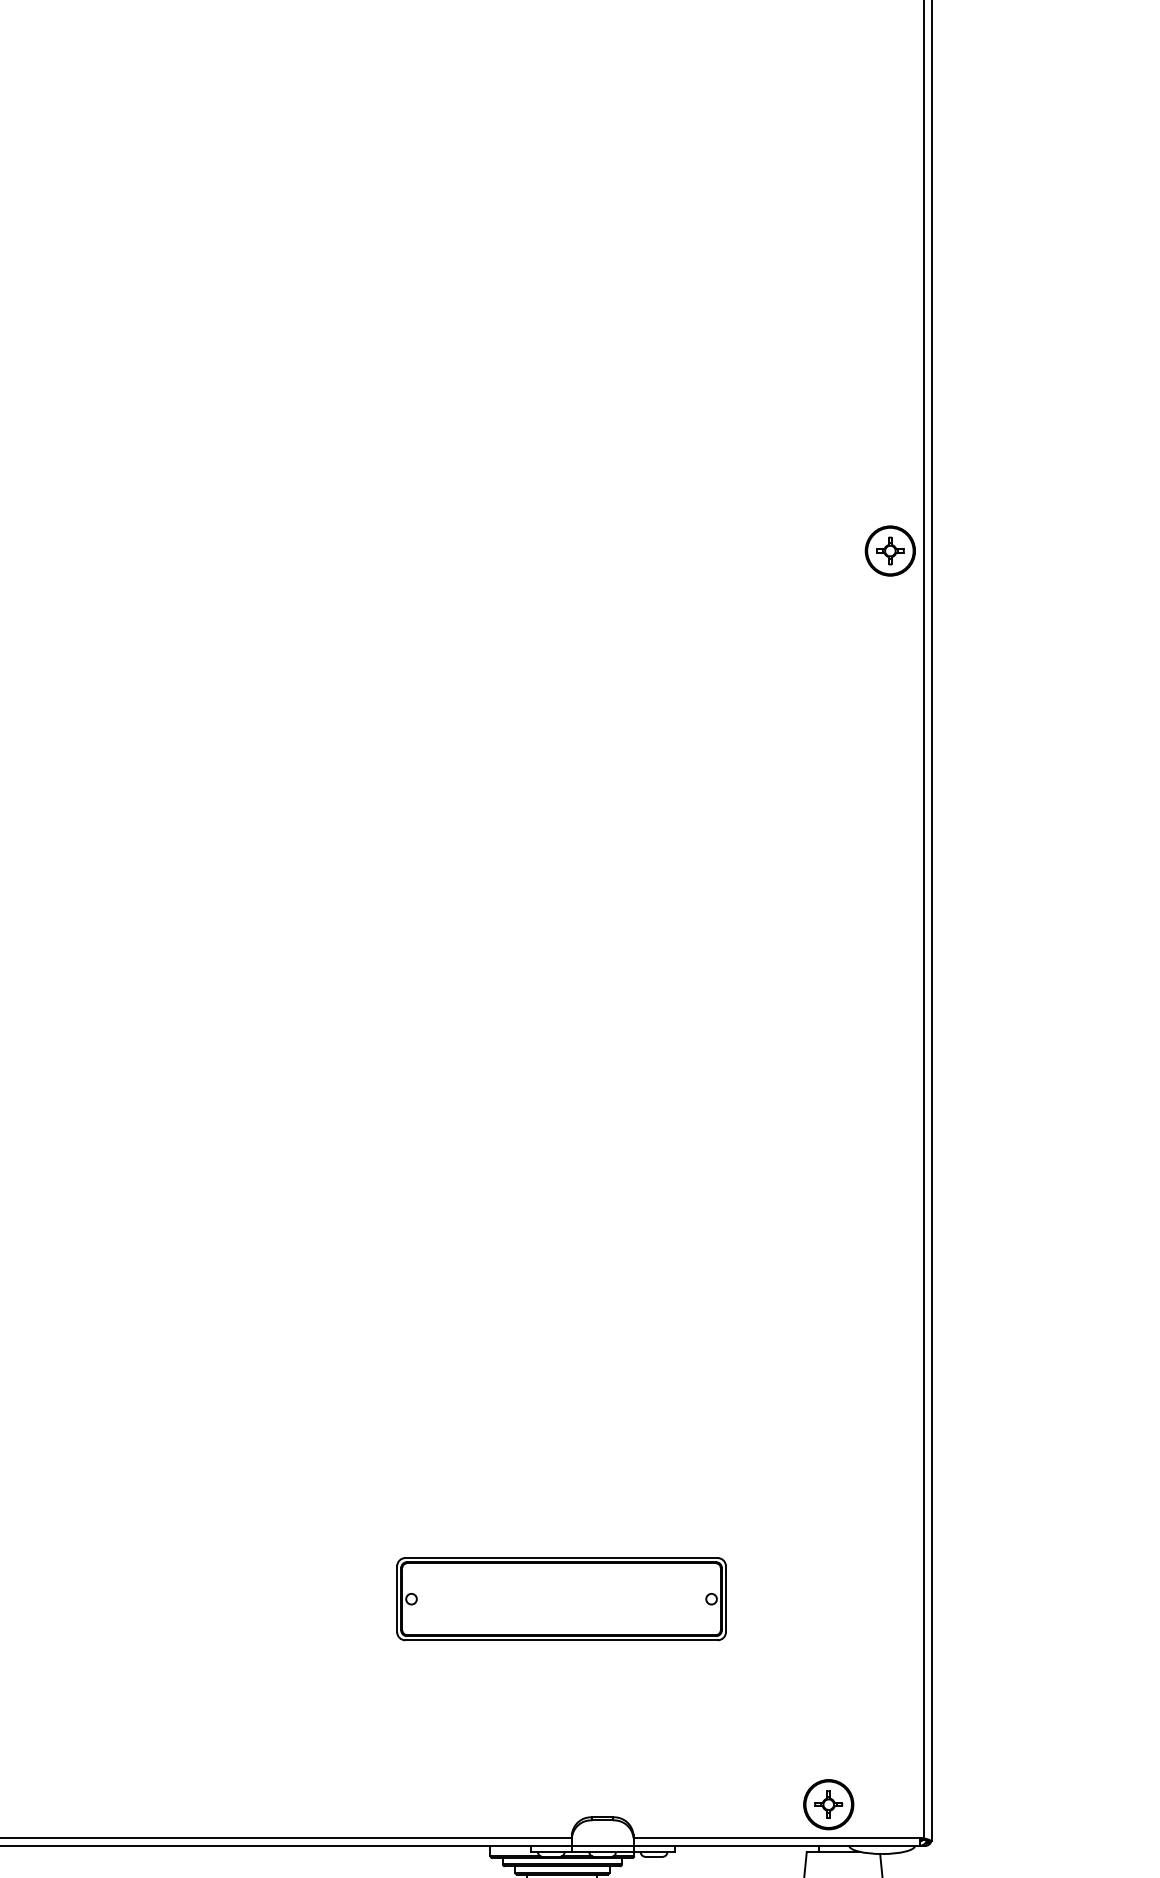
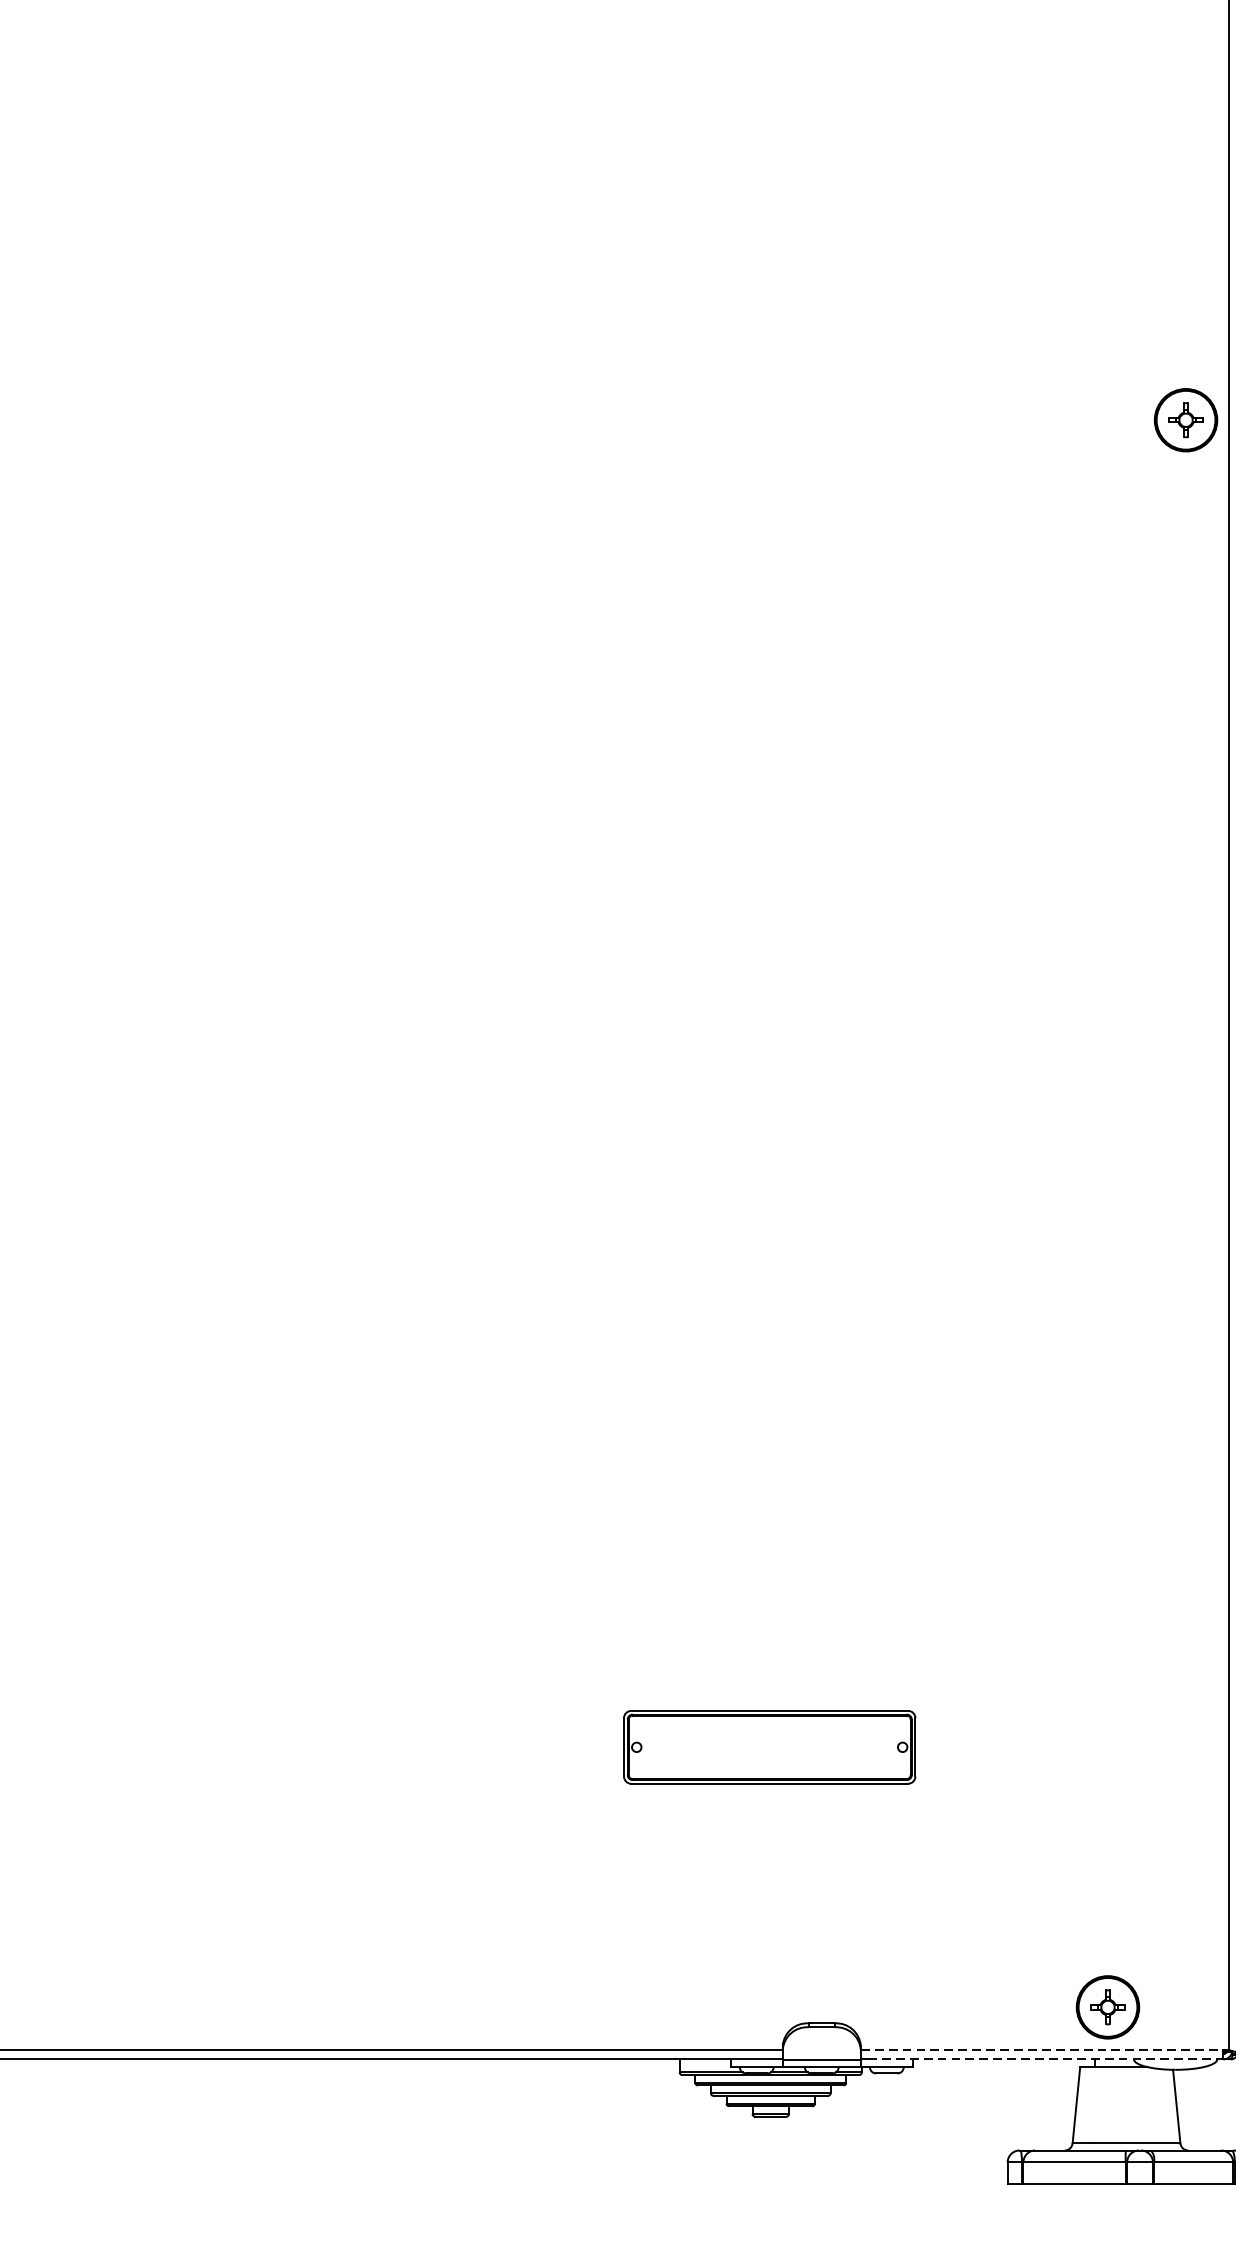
part: (561, 1599) -> (769, 1747), size x0.7
line: (777, 1838) -> (1043, 2050), solid -> dashed
line: (779, 1845) -> (1045, 2059), solid -> dashed

